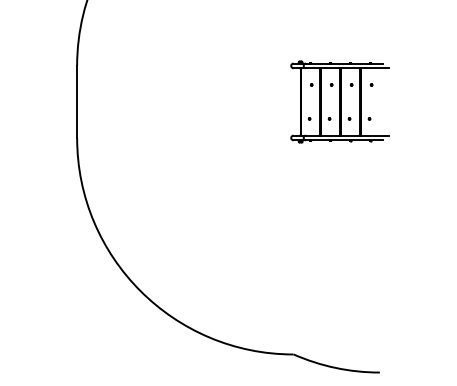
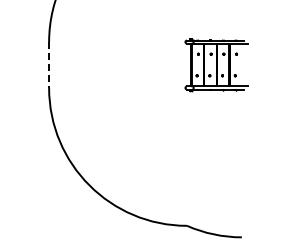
line: (77, 102) -> (49, 65), solid -> dashed

